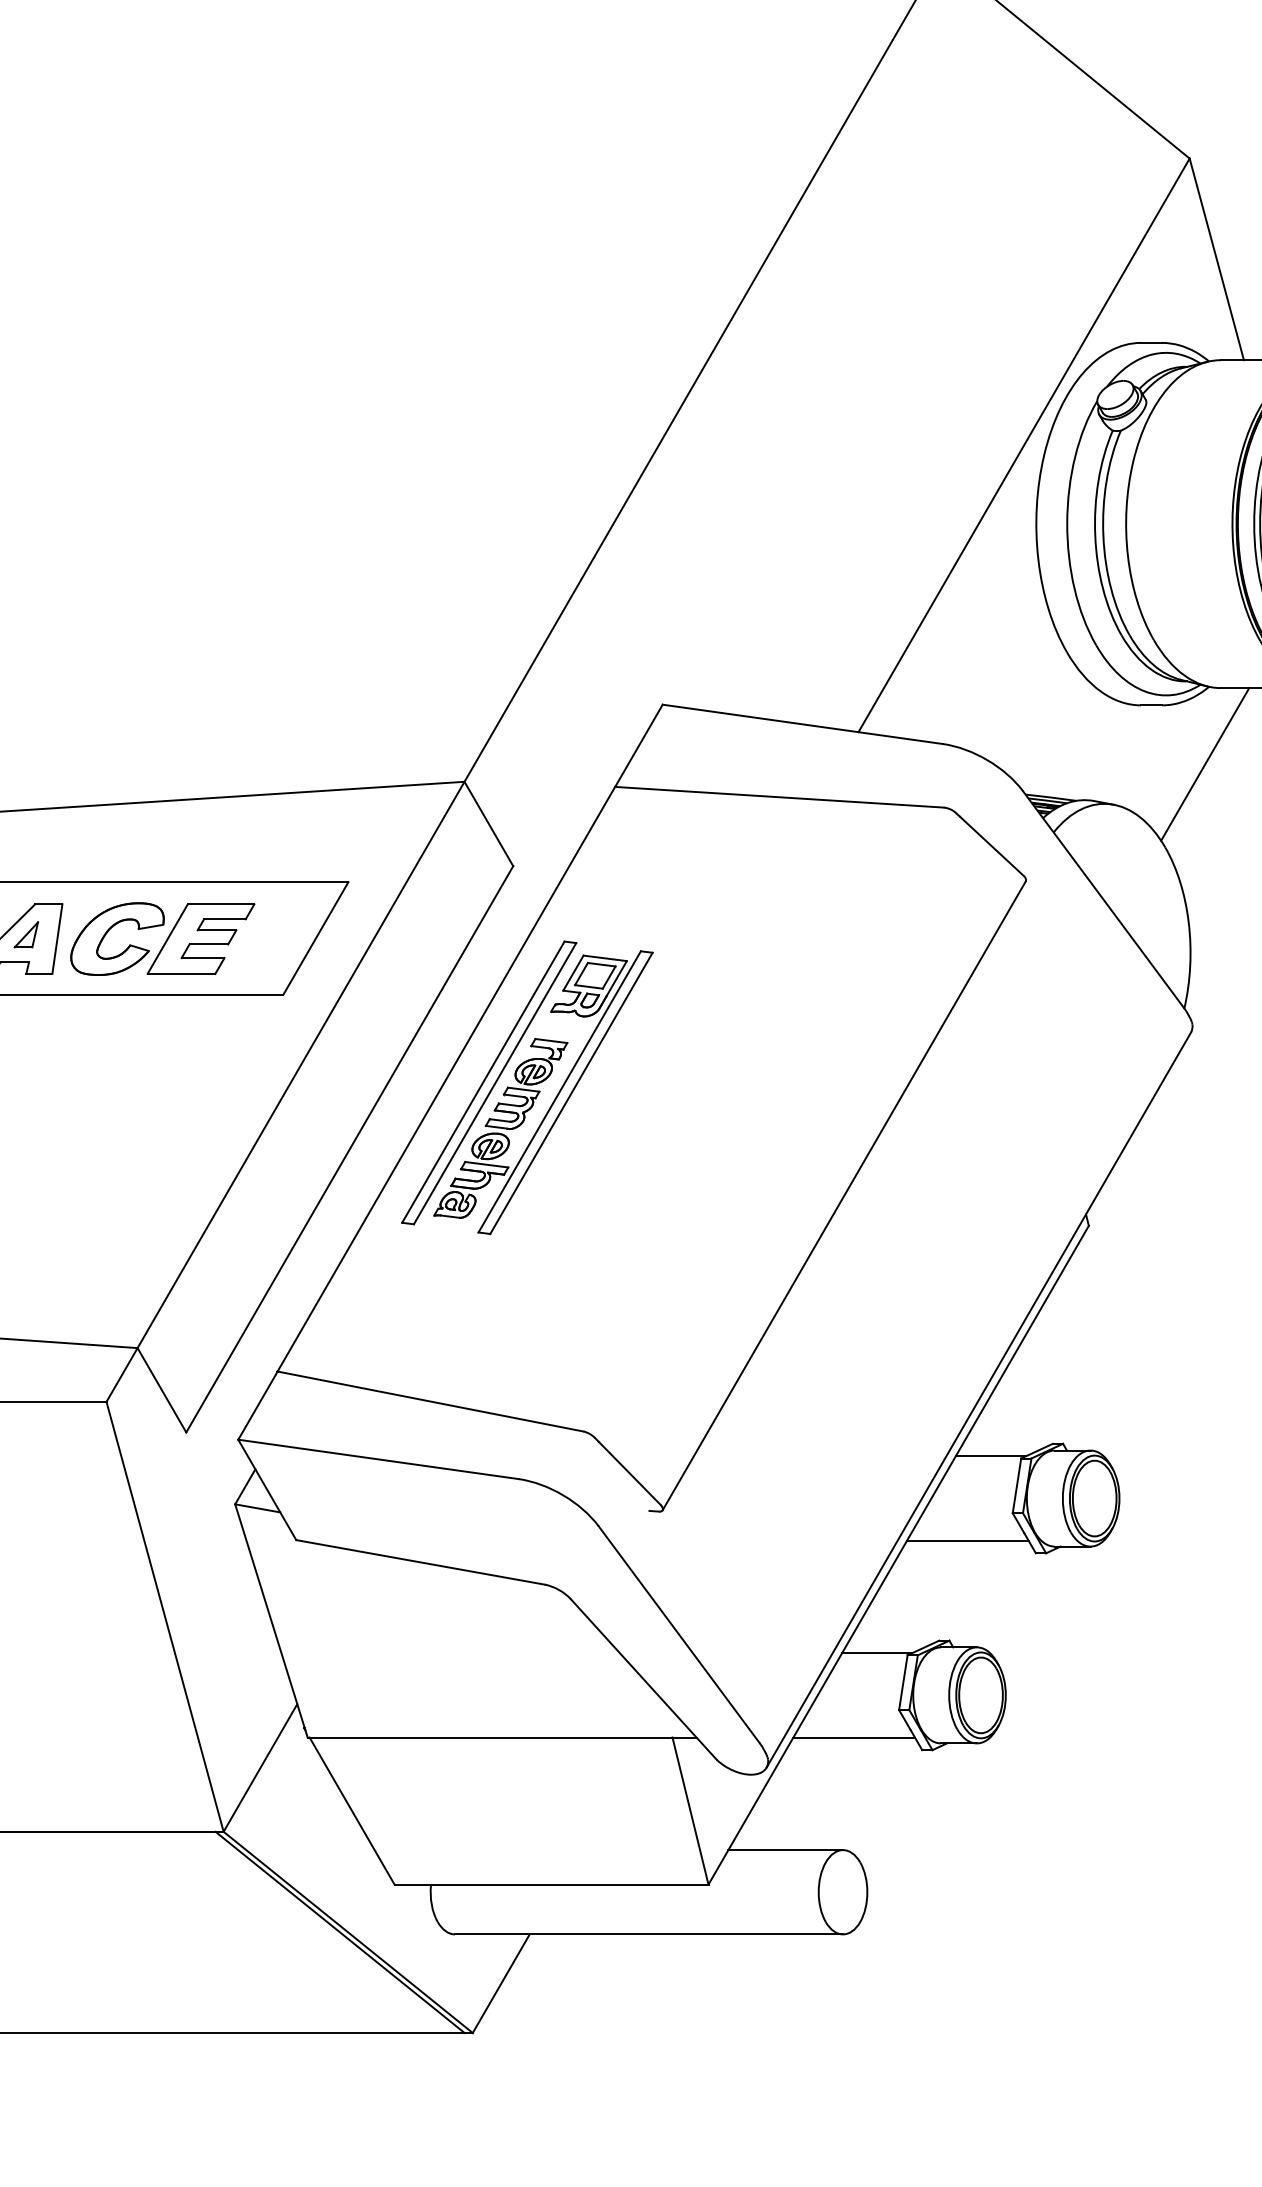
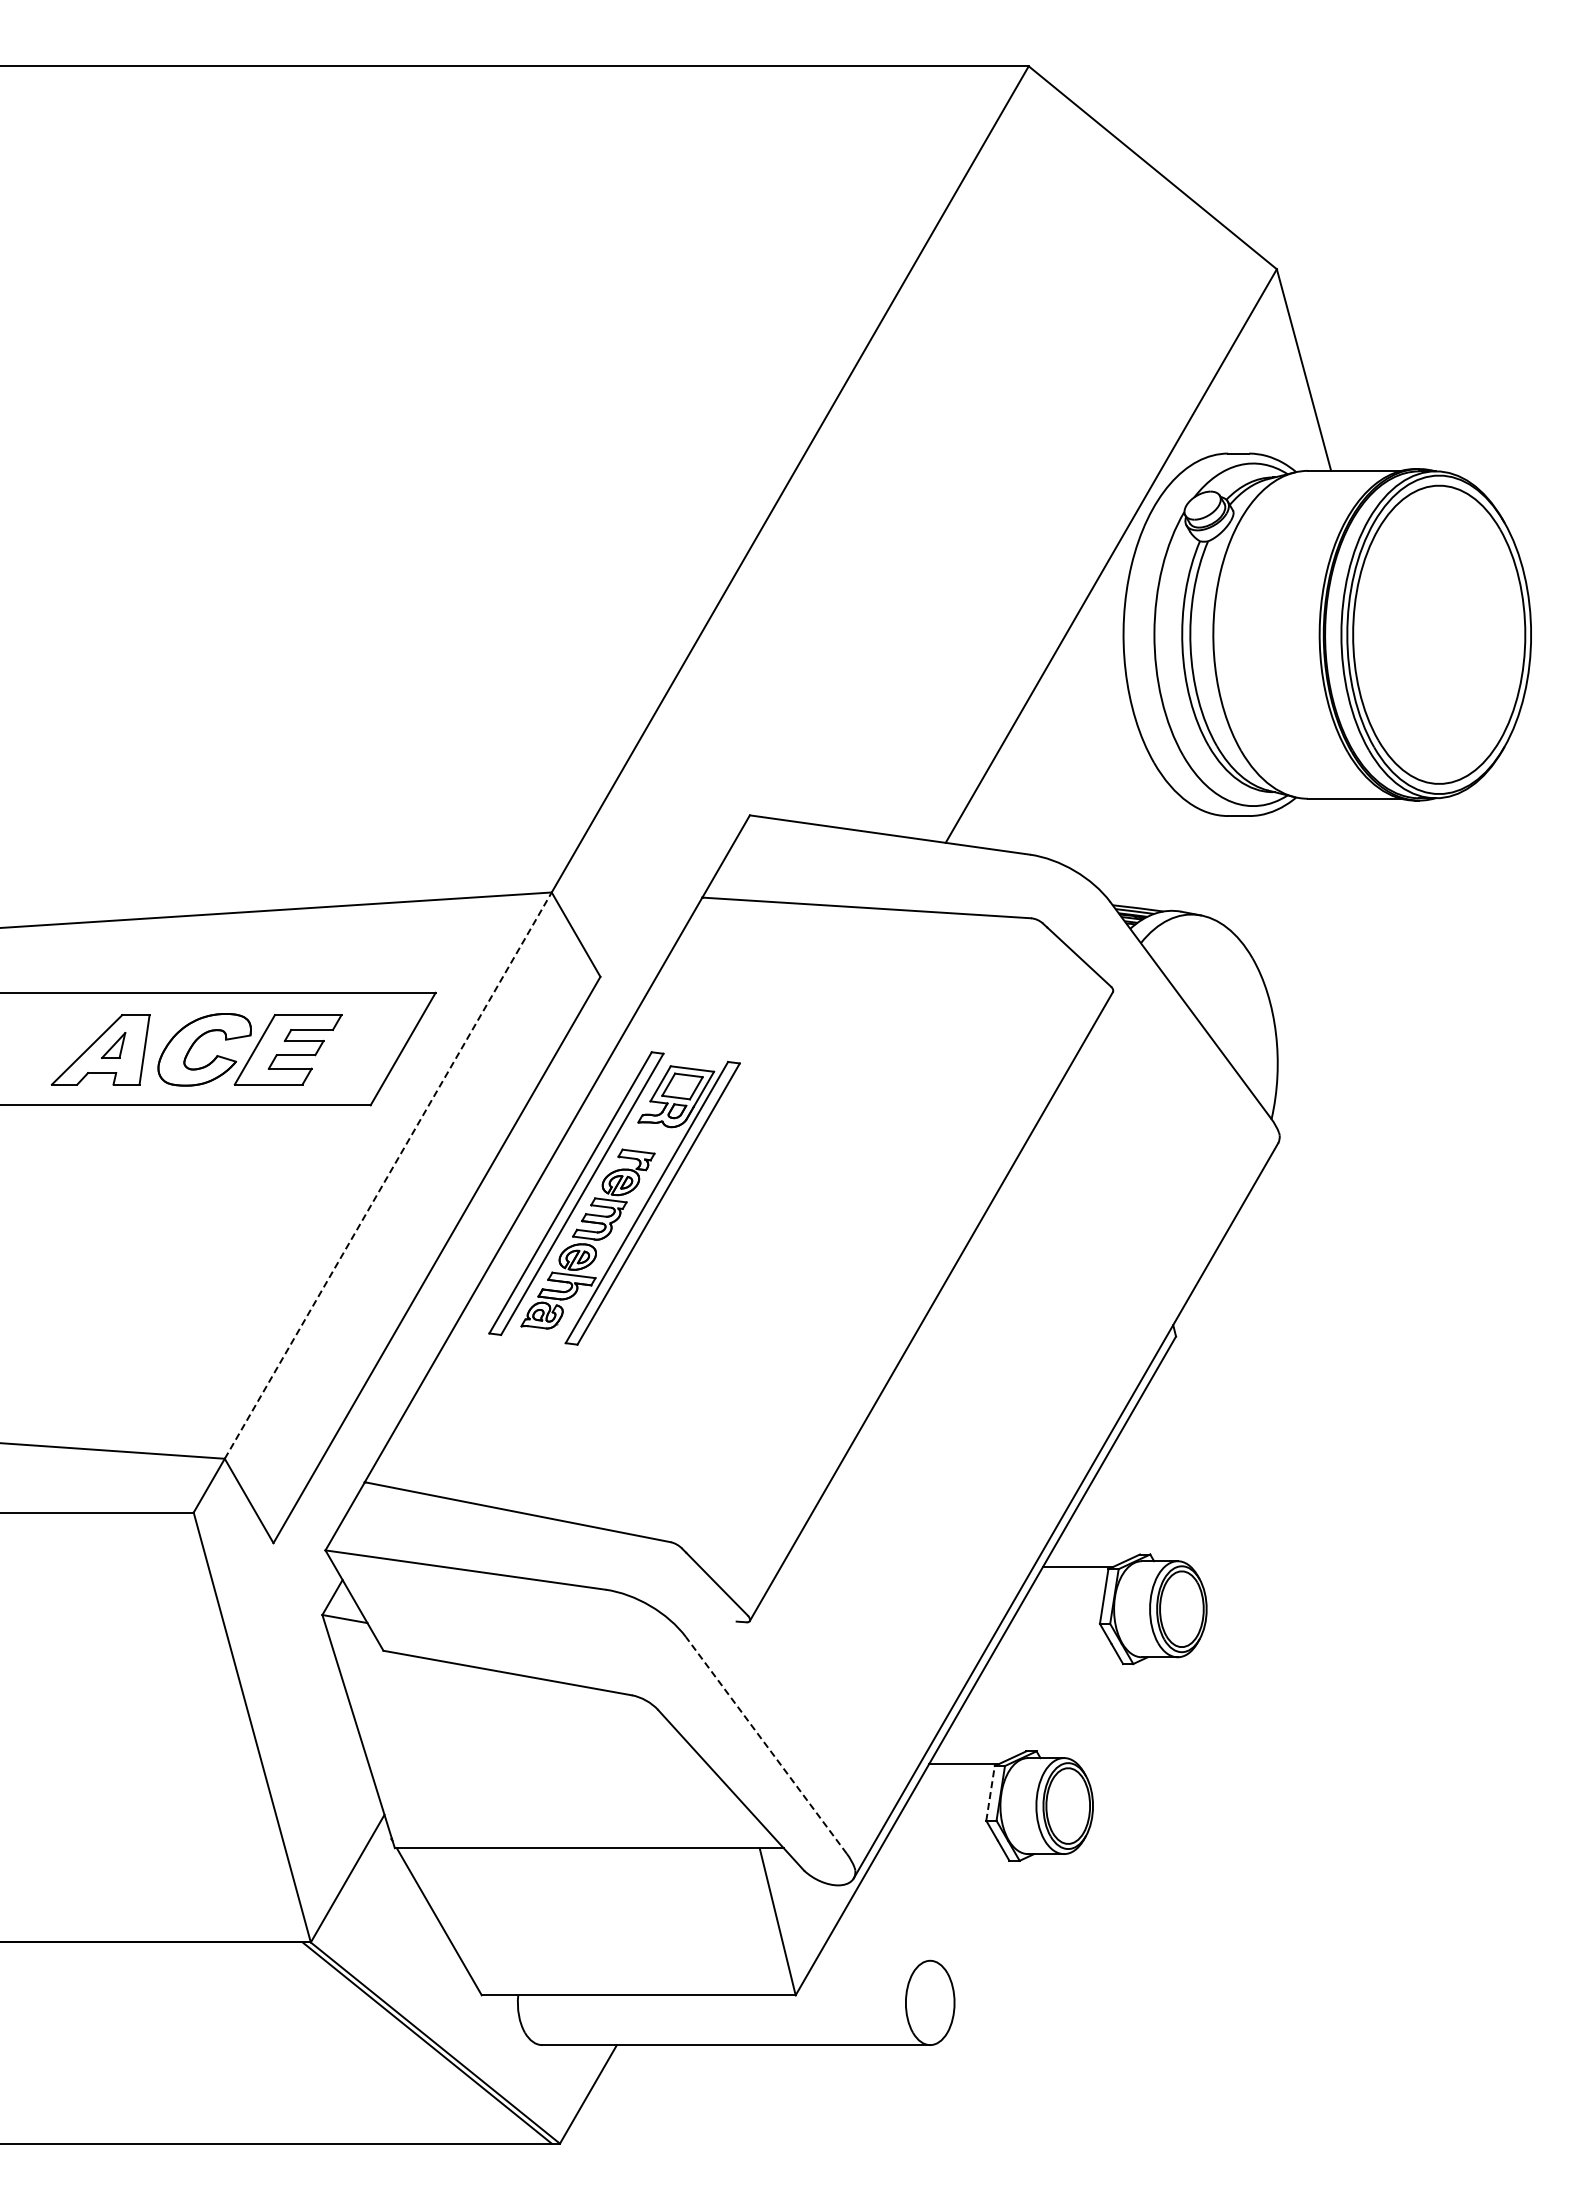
line: (1205, 763) -> (1292, 874), removed
line: (301, 1064) -> (388, 1175), solid -> dashed
line: (967, 1540) -> (1054, 1651), removed
line: (679, 1634) -> (766, 1745), solid -> dashed
line: (903, 1682) -> (990, 1793), solid -> dashed
line: (854, 1737) -> (941, 1848), removed
line: (785, 1849) -> (872, 1960), removed

